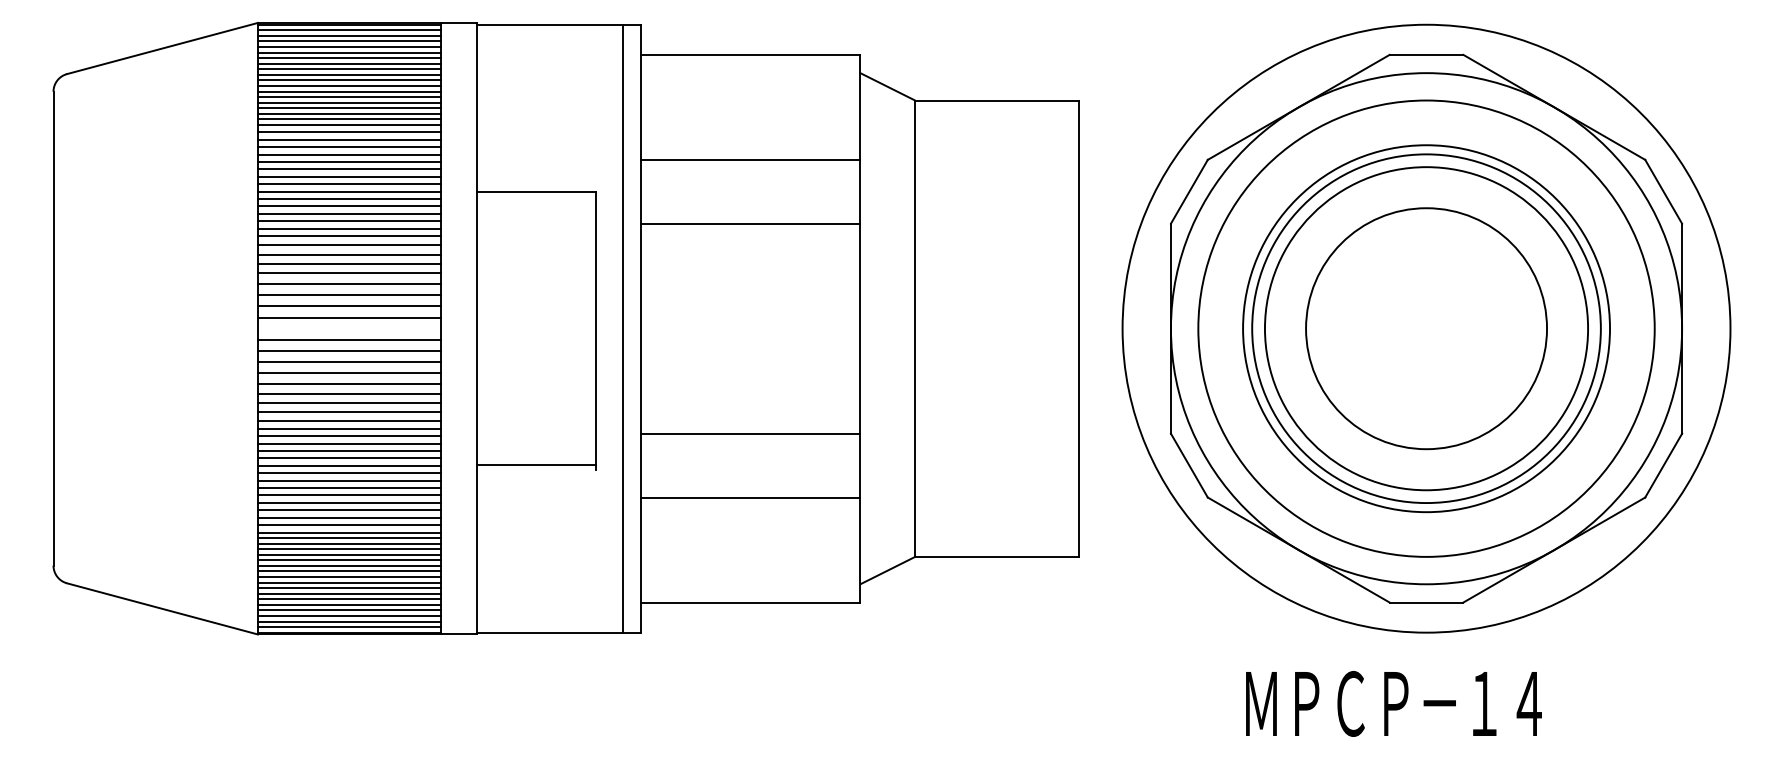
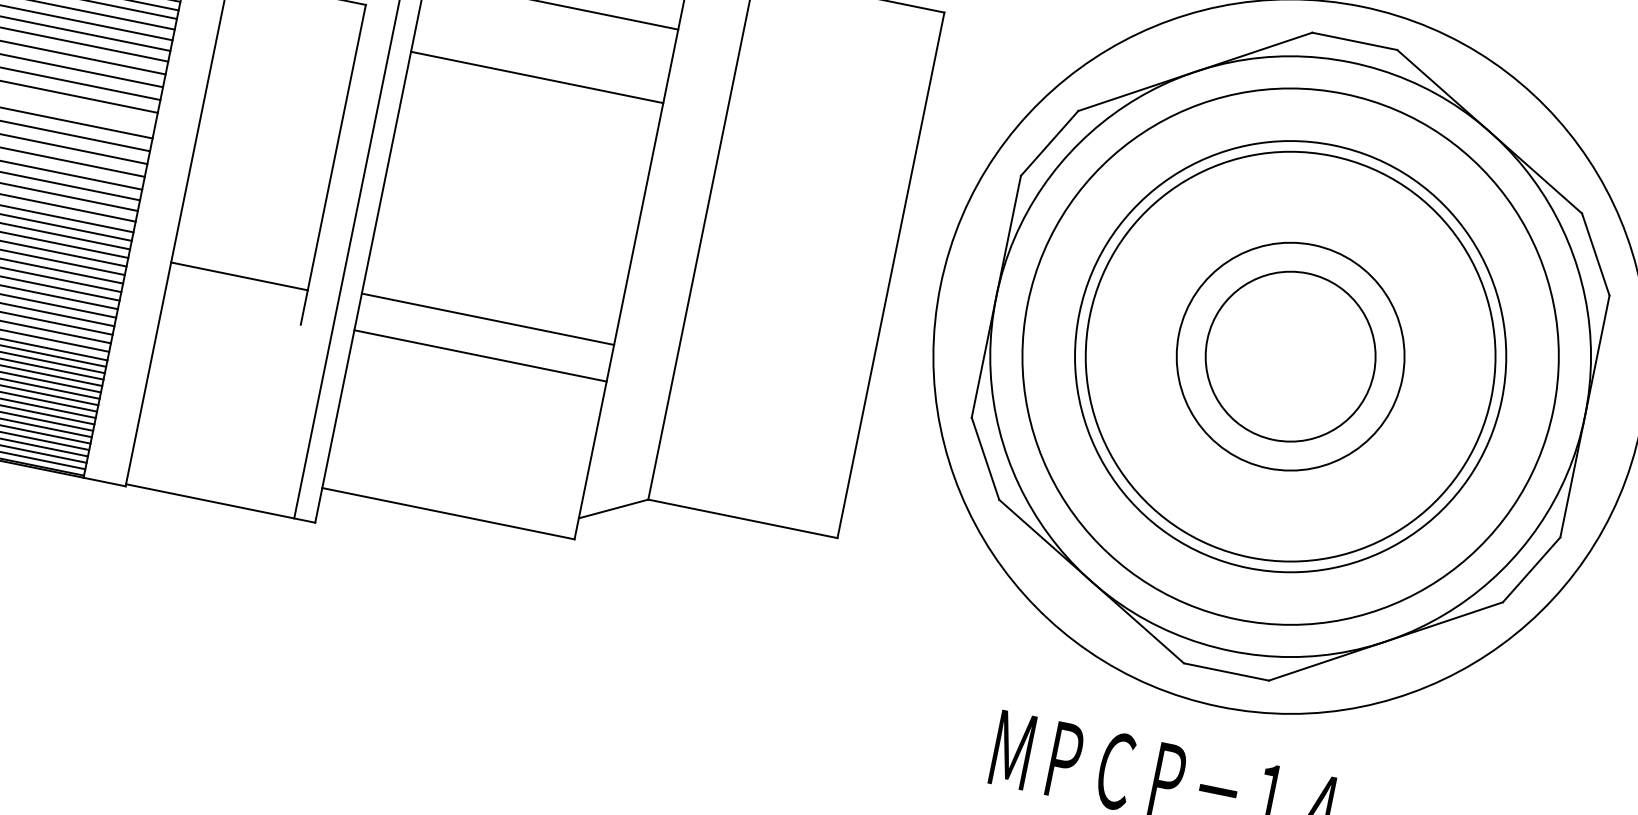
circle: (1426, 328) -> (1290, 356), size x0.6
circle: (1426, 328) -> (1290, 356), size x0.6
line: (536, 465) -> (239, 276), moved
line: (750, 497) -> (480, 355), moved

